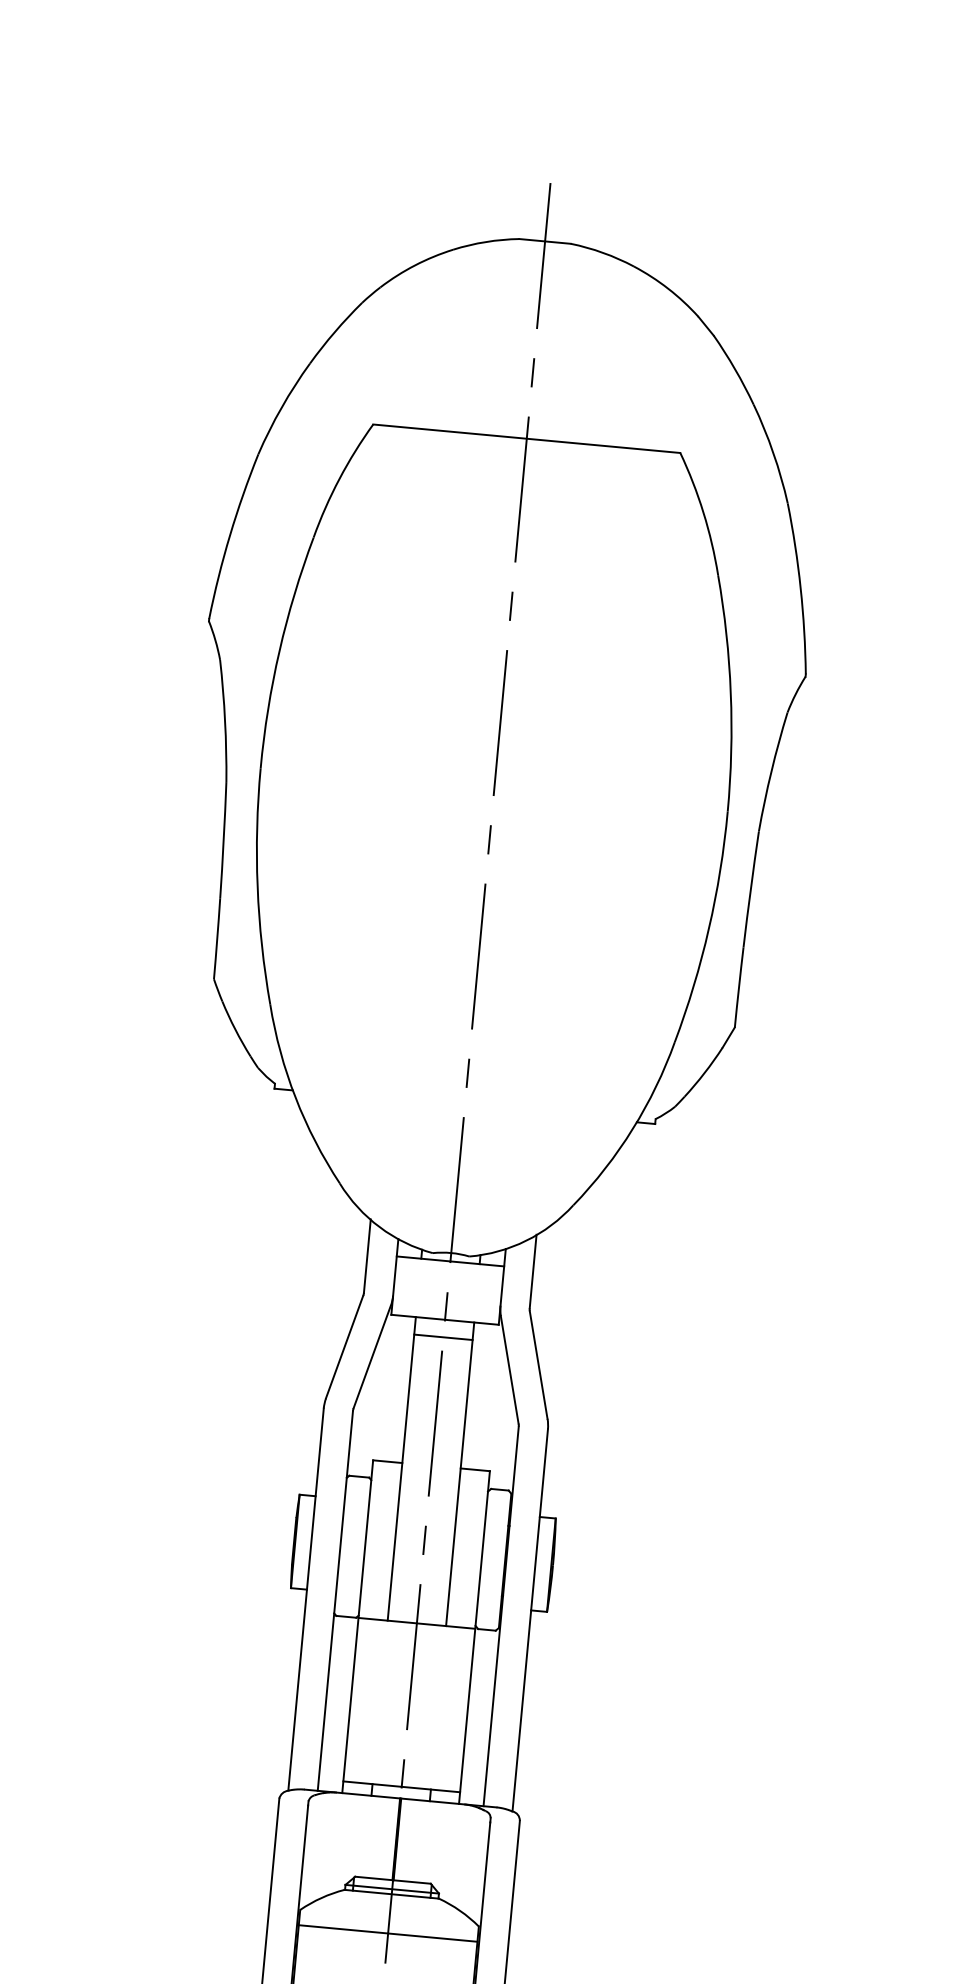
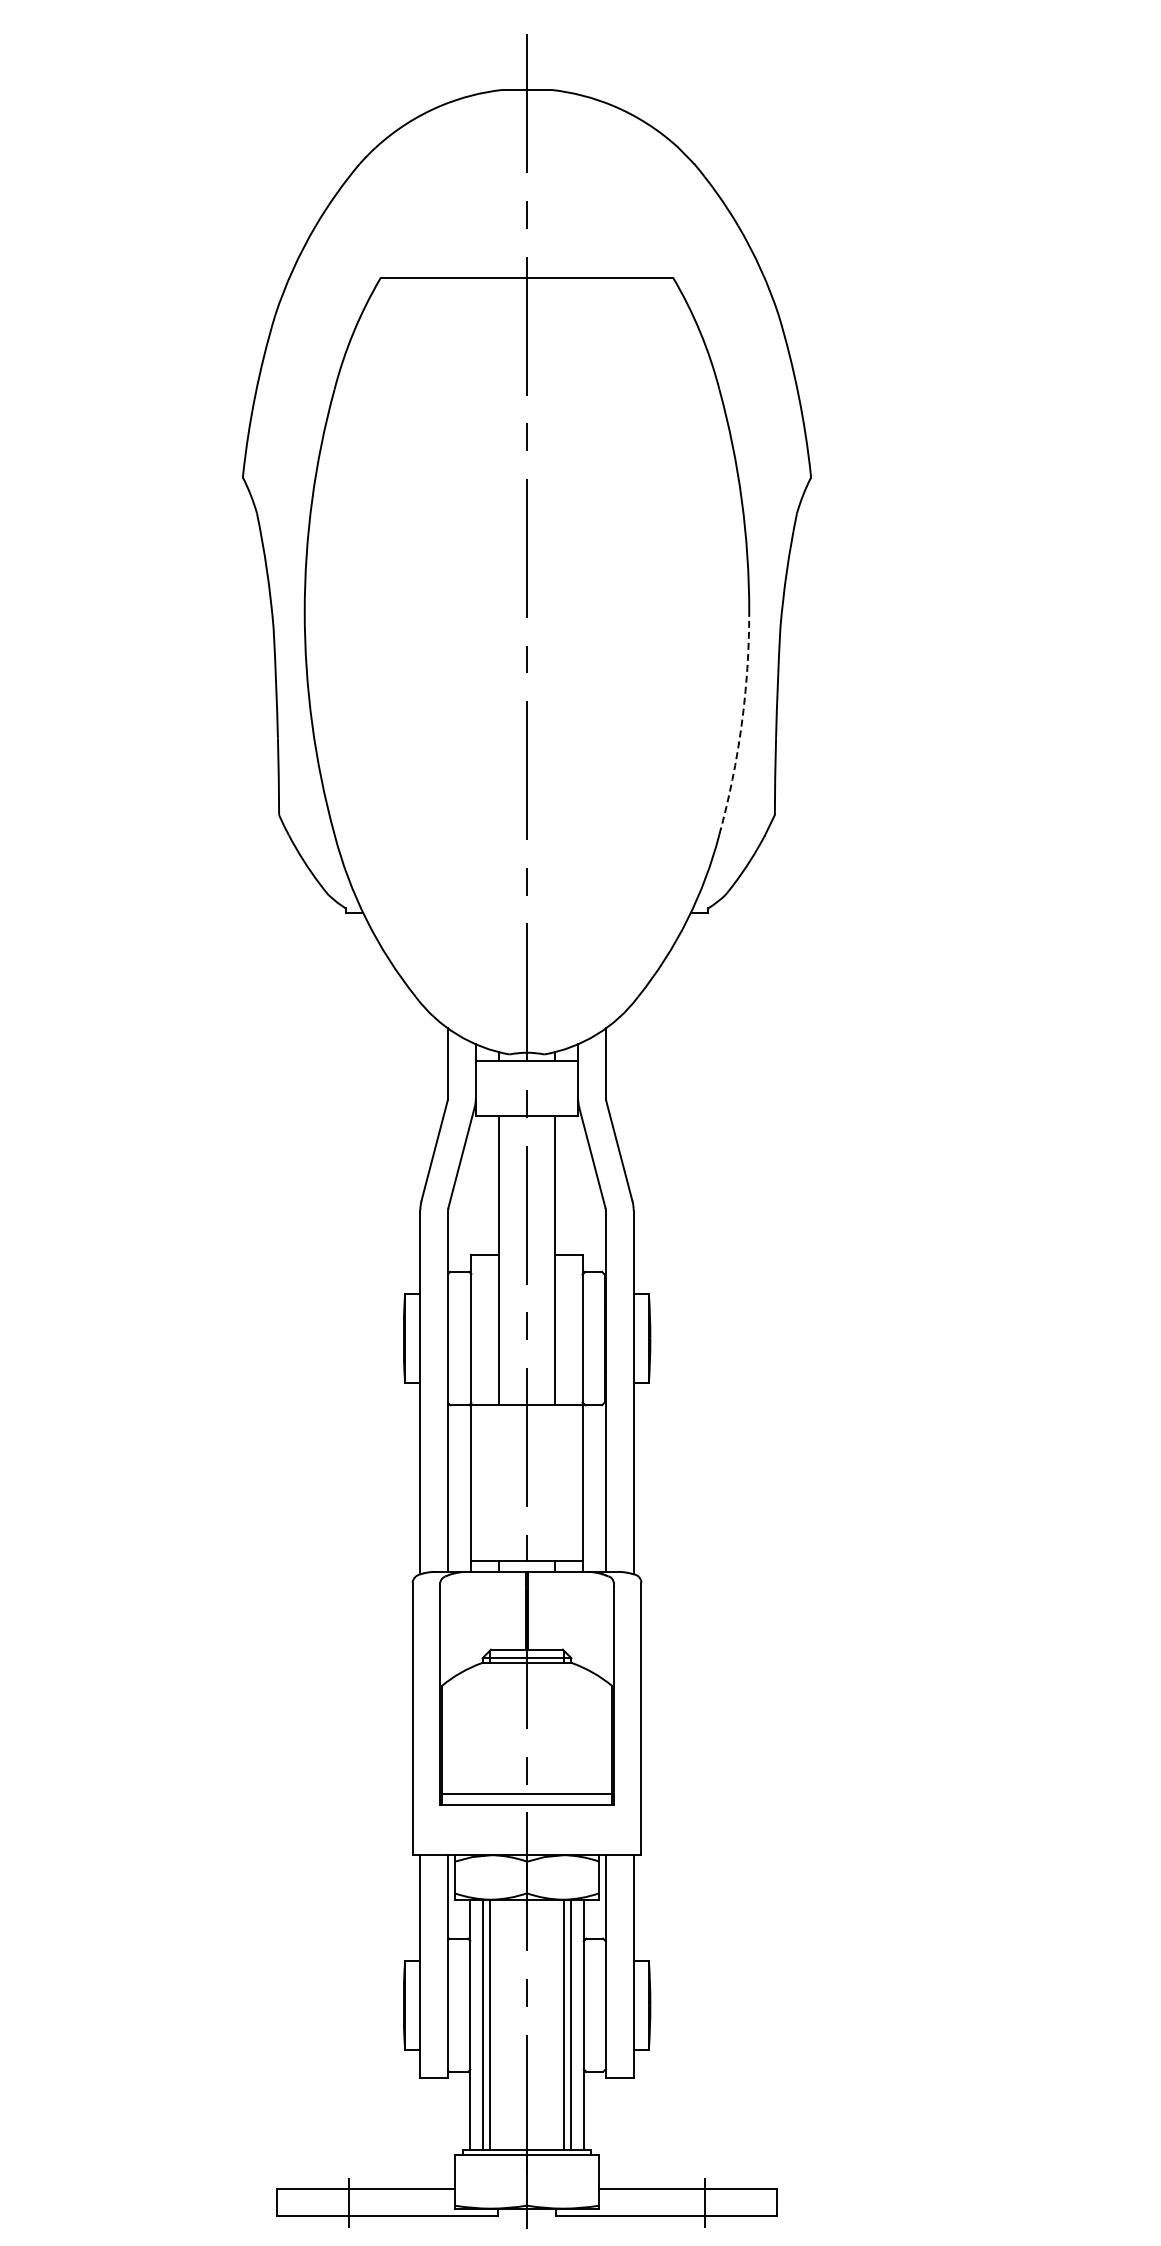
arc: (708, 929) -> (741, 724), solid -> dashed
line: (442, 1336) -> (526, 1132), removed
line: (388, 1933) -> (527, 1700), removed

